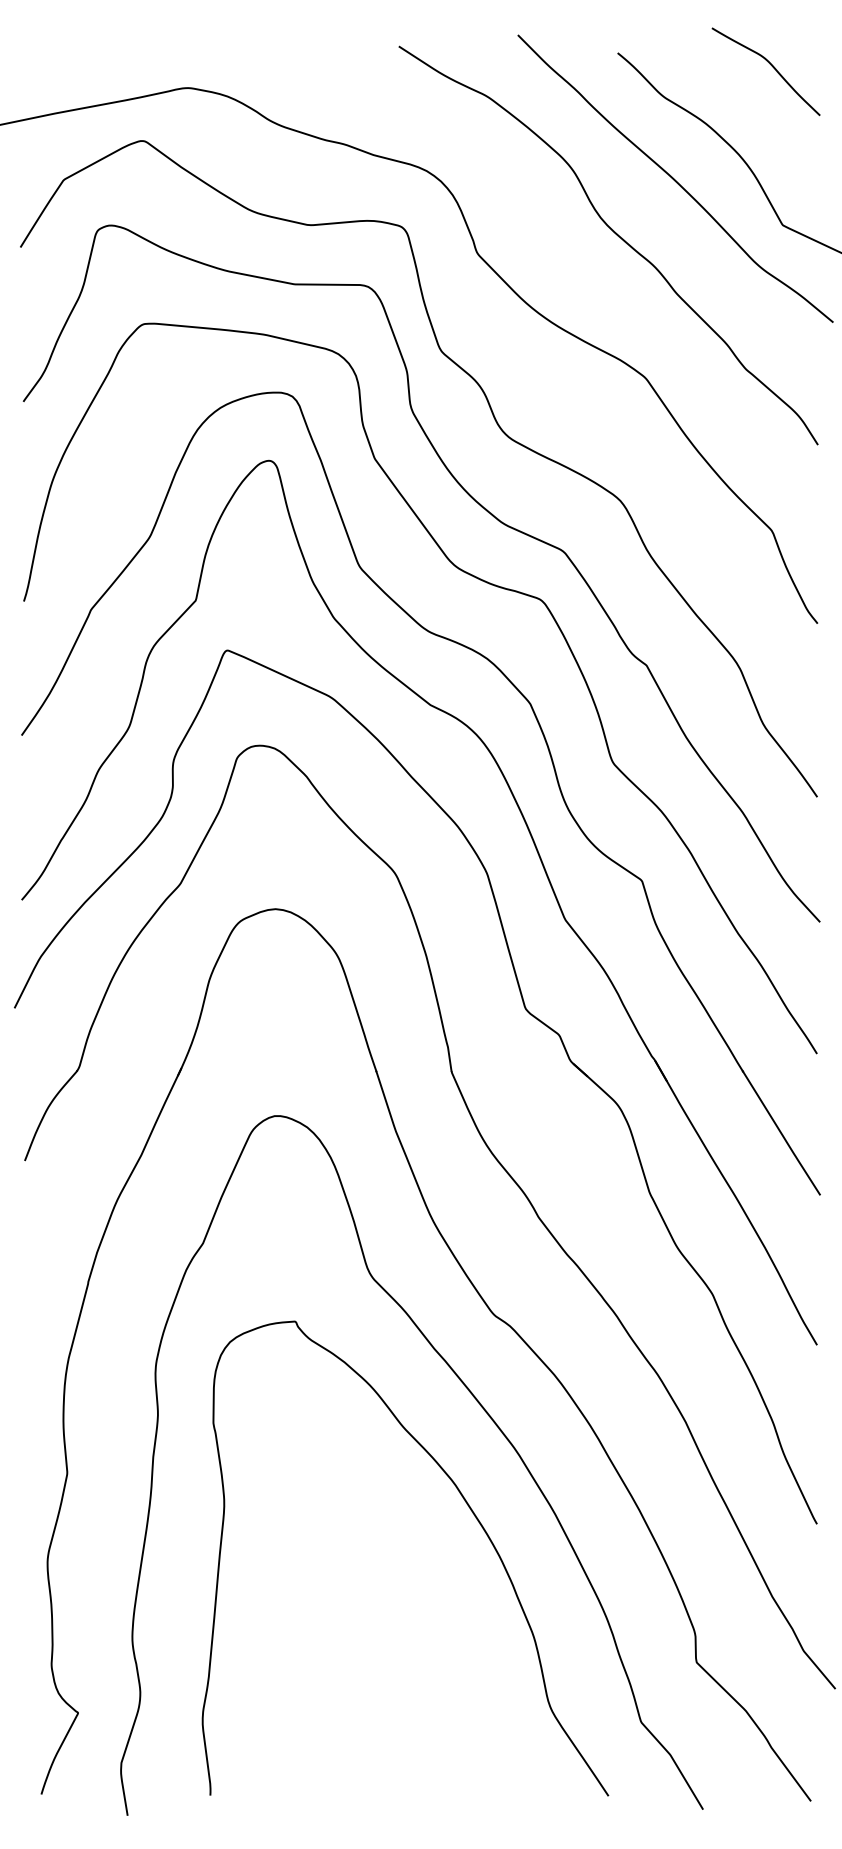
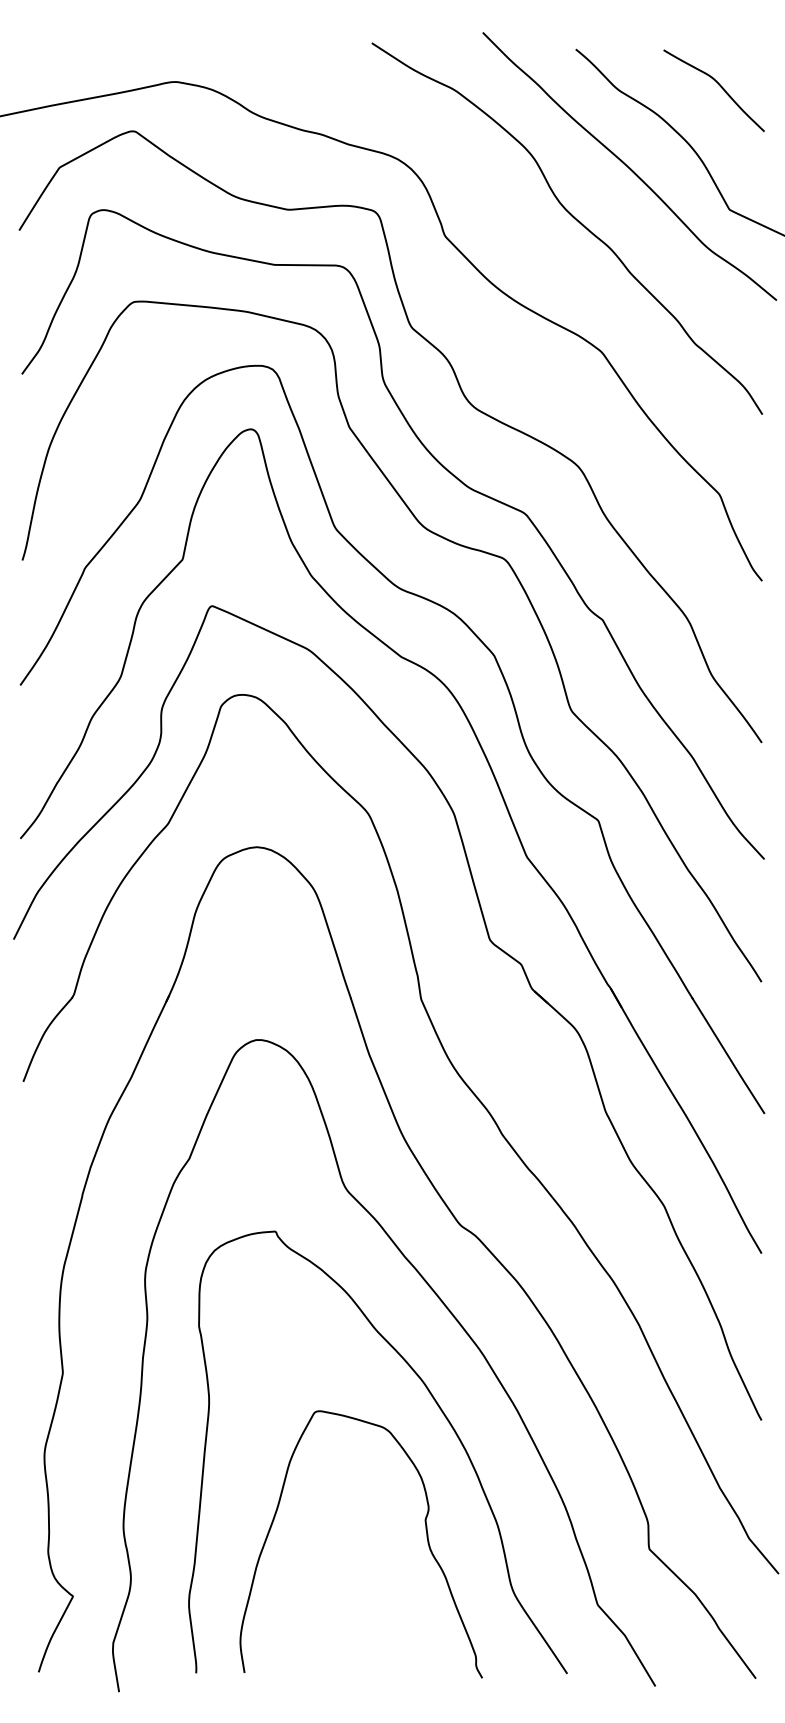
curve: (771, 67) -> (719, 86), moved
curve: (457, 1650) -> (426, 1538), added

